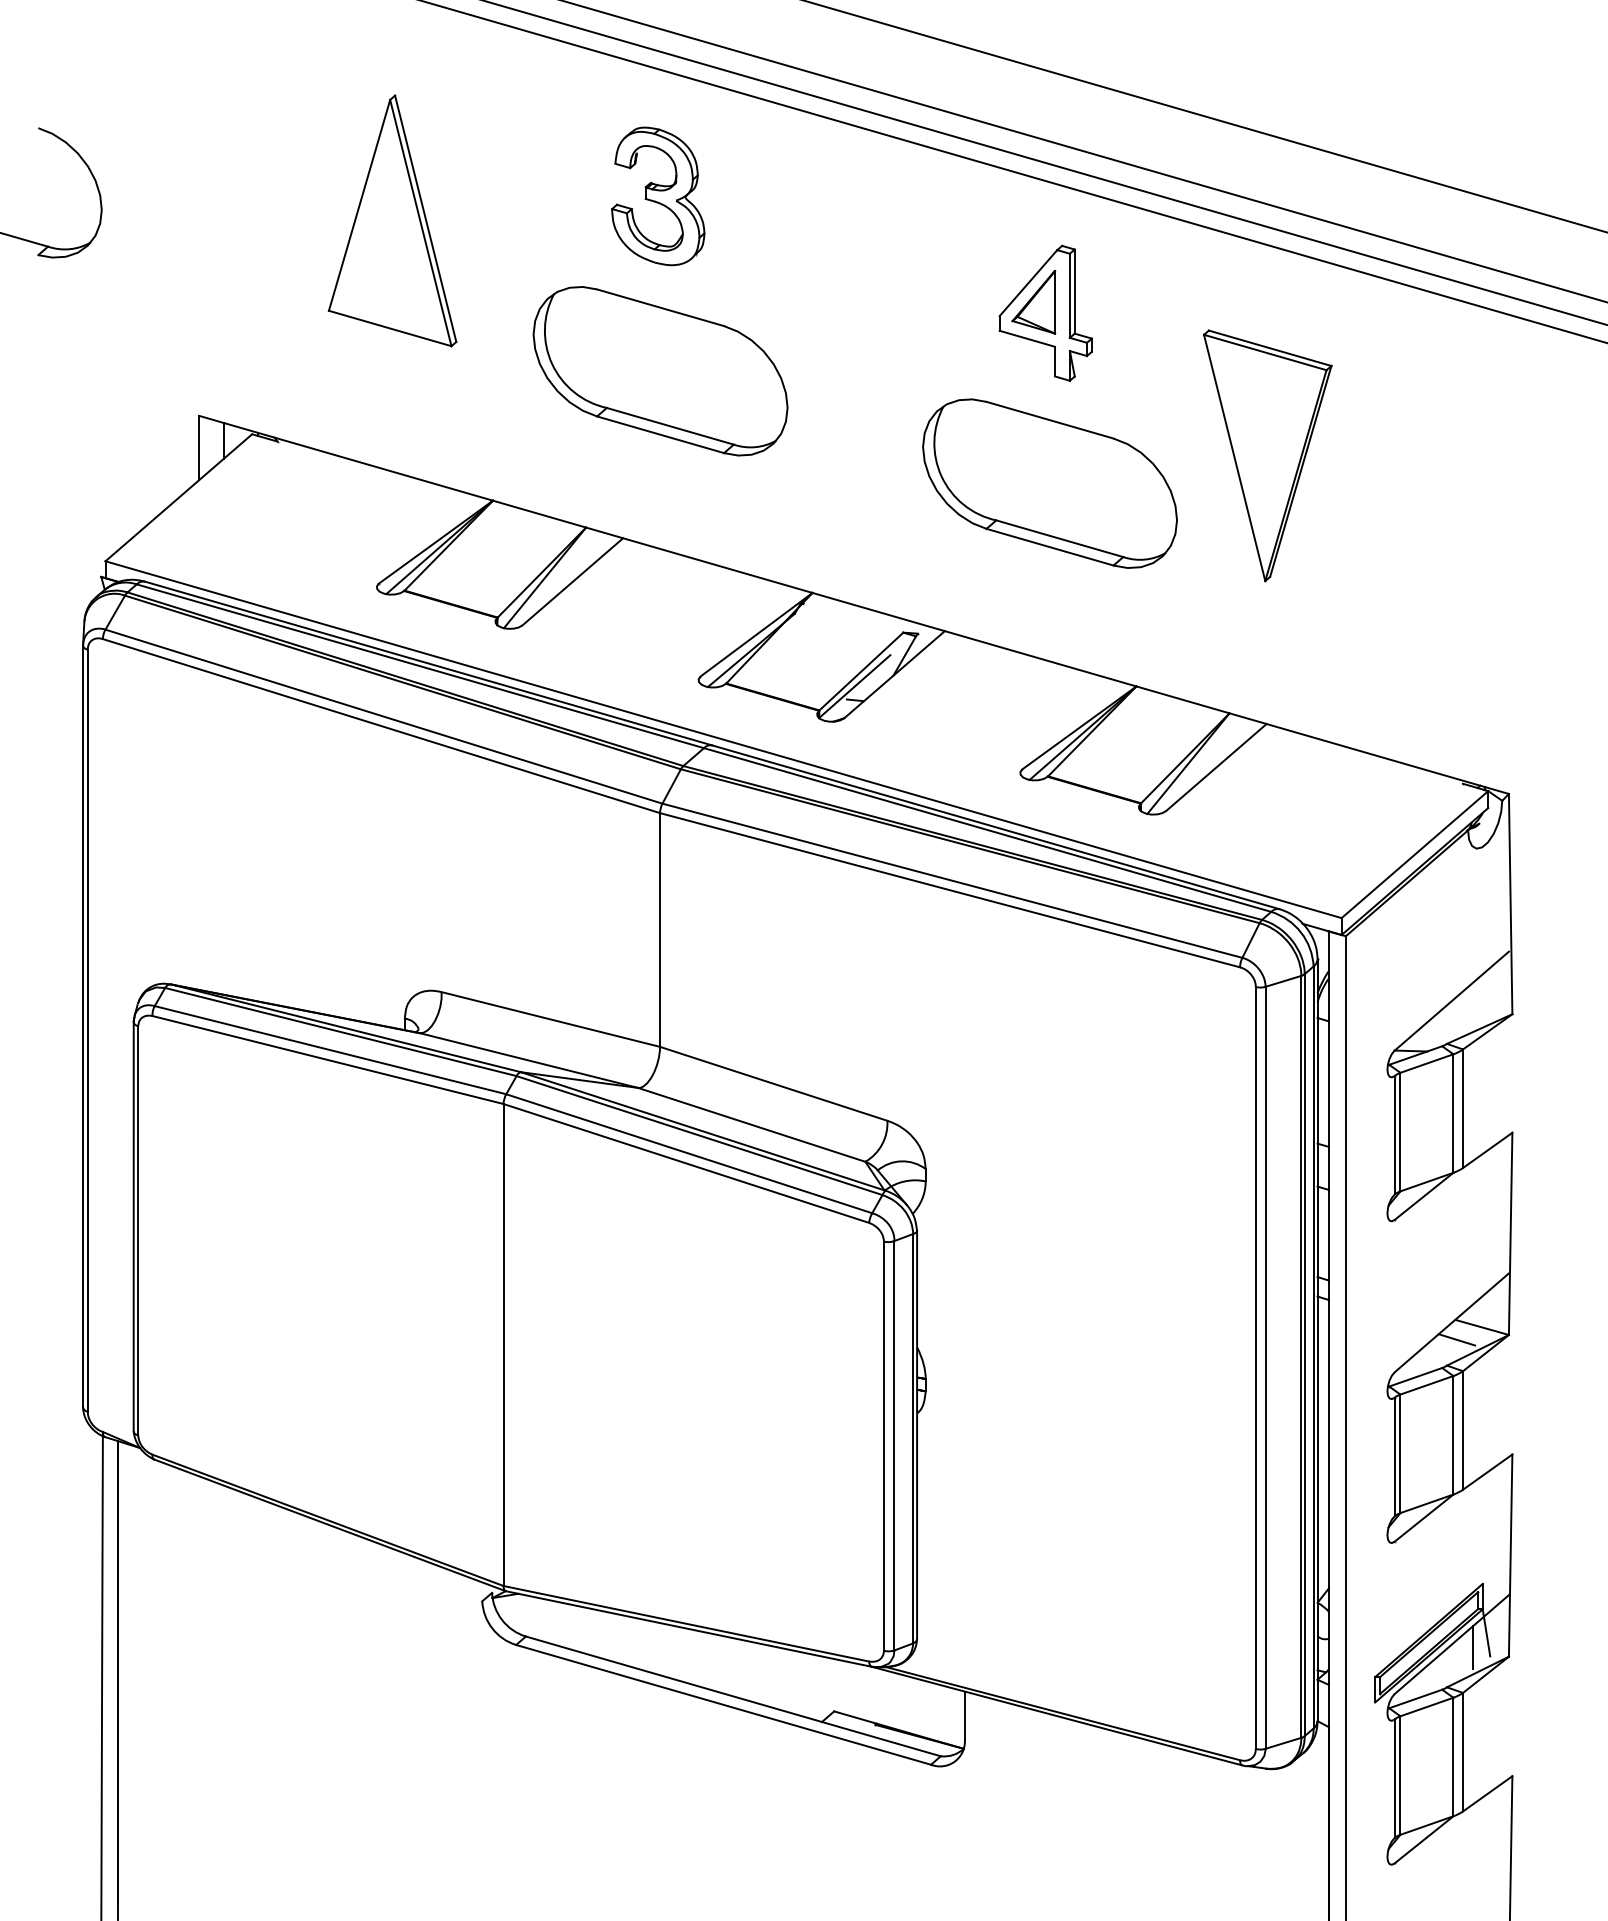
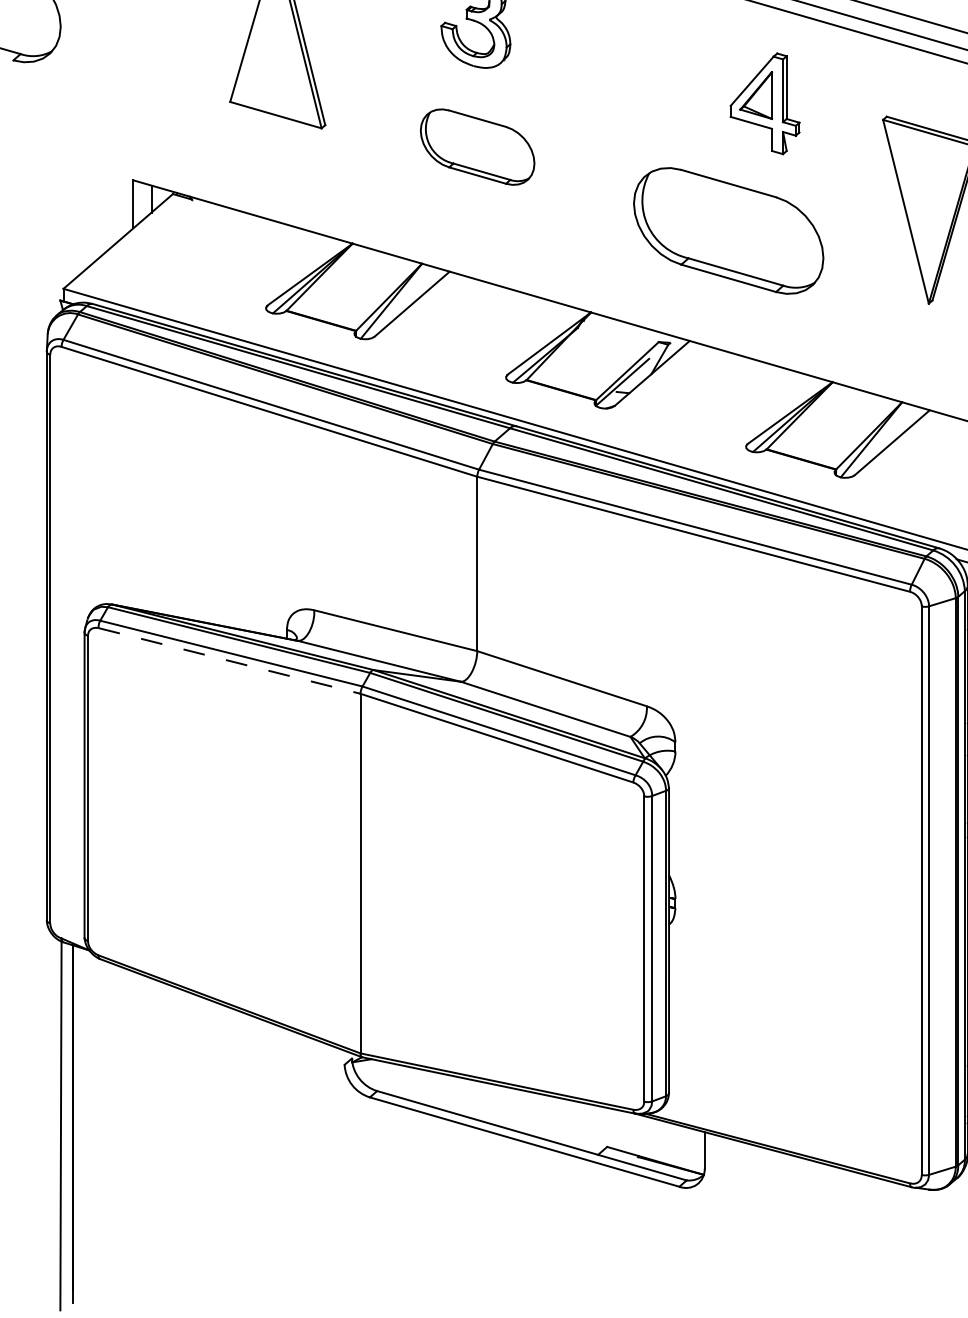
part: (660, 371) -> (477, 147), size x0.6
part: (1049, 483) -> (728, 230), moved
line: (328, 1060) -> (229, 661), solid -> dashed

